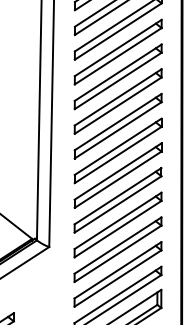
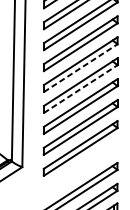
line: (118, 130) -> (81, 68), solid -> dashed
line: (118, 155) -> (81, 89), solid -> dashed
part: (117, 249) -> (80, 169), removed

